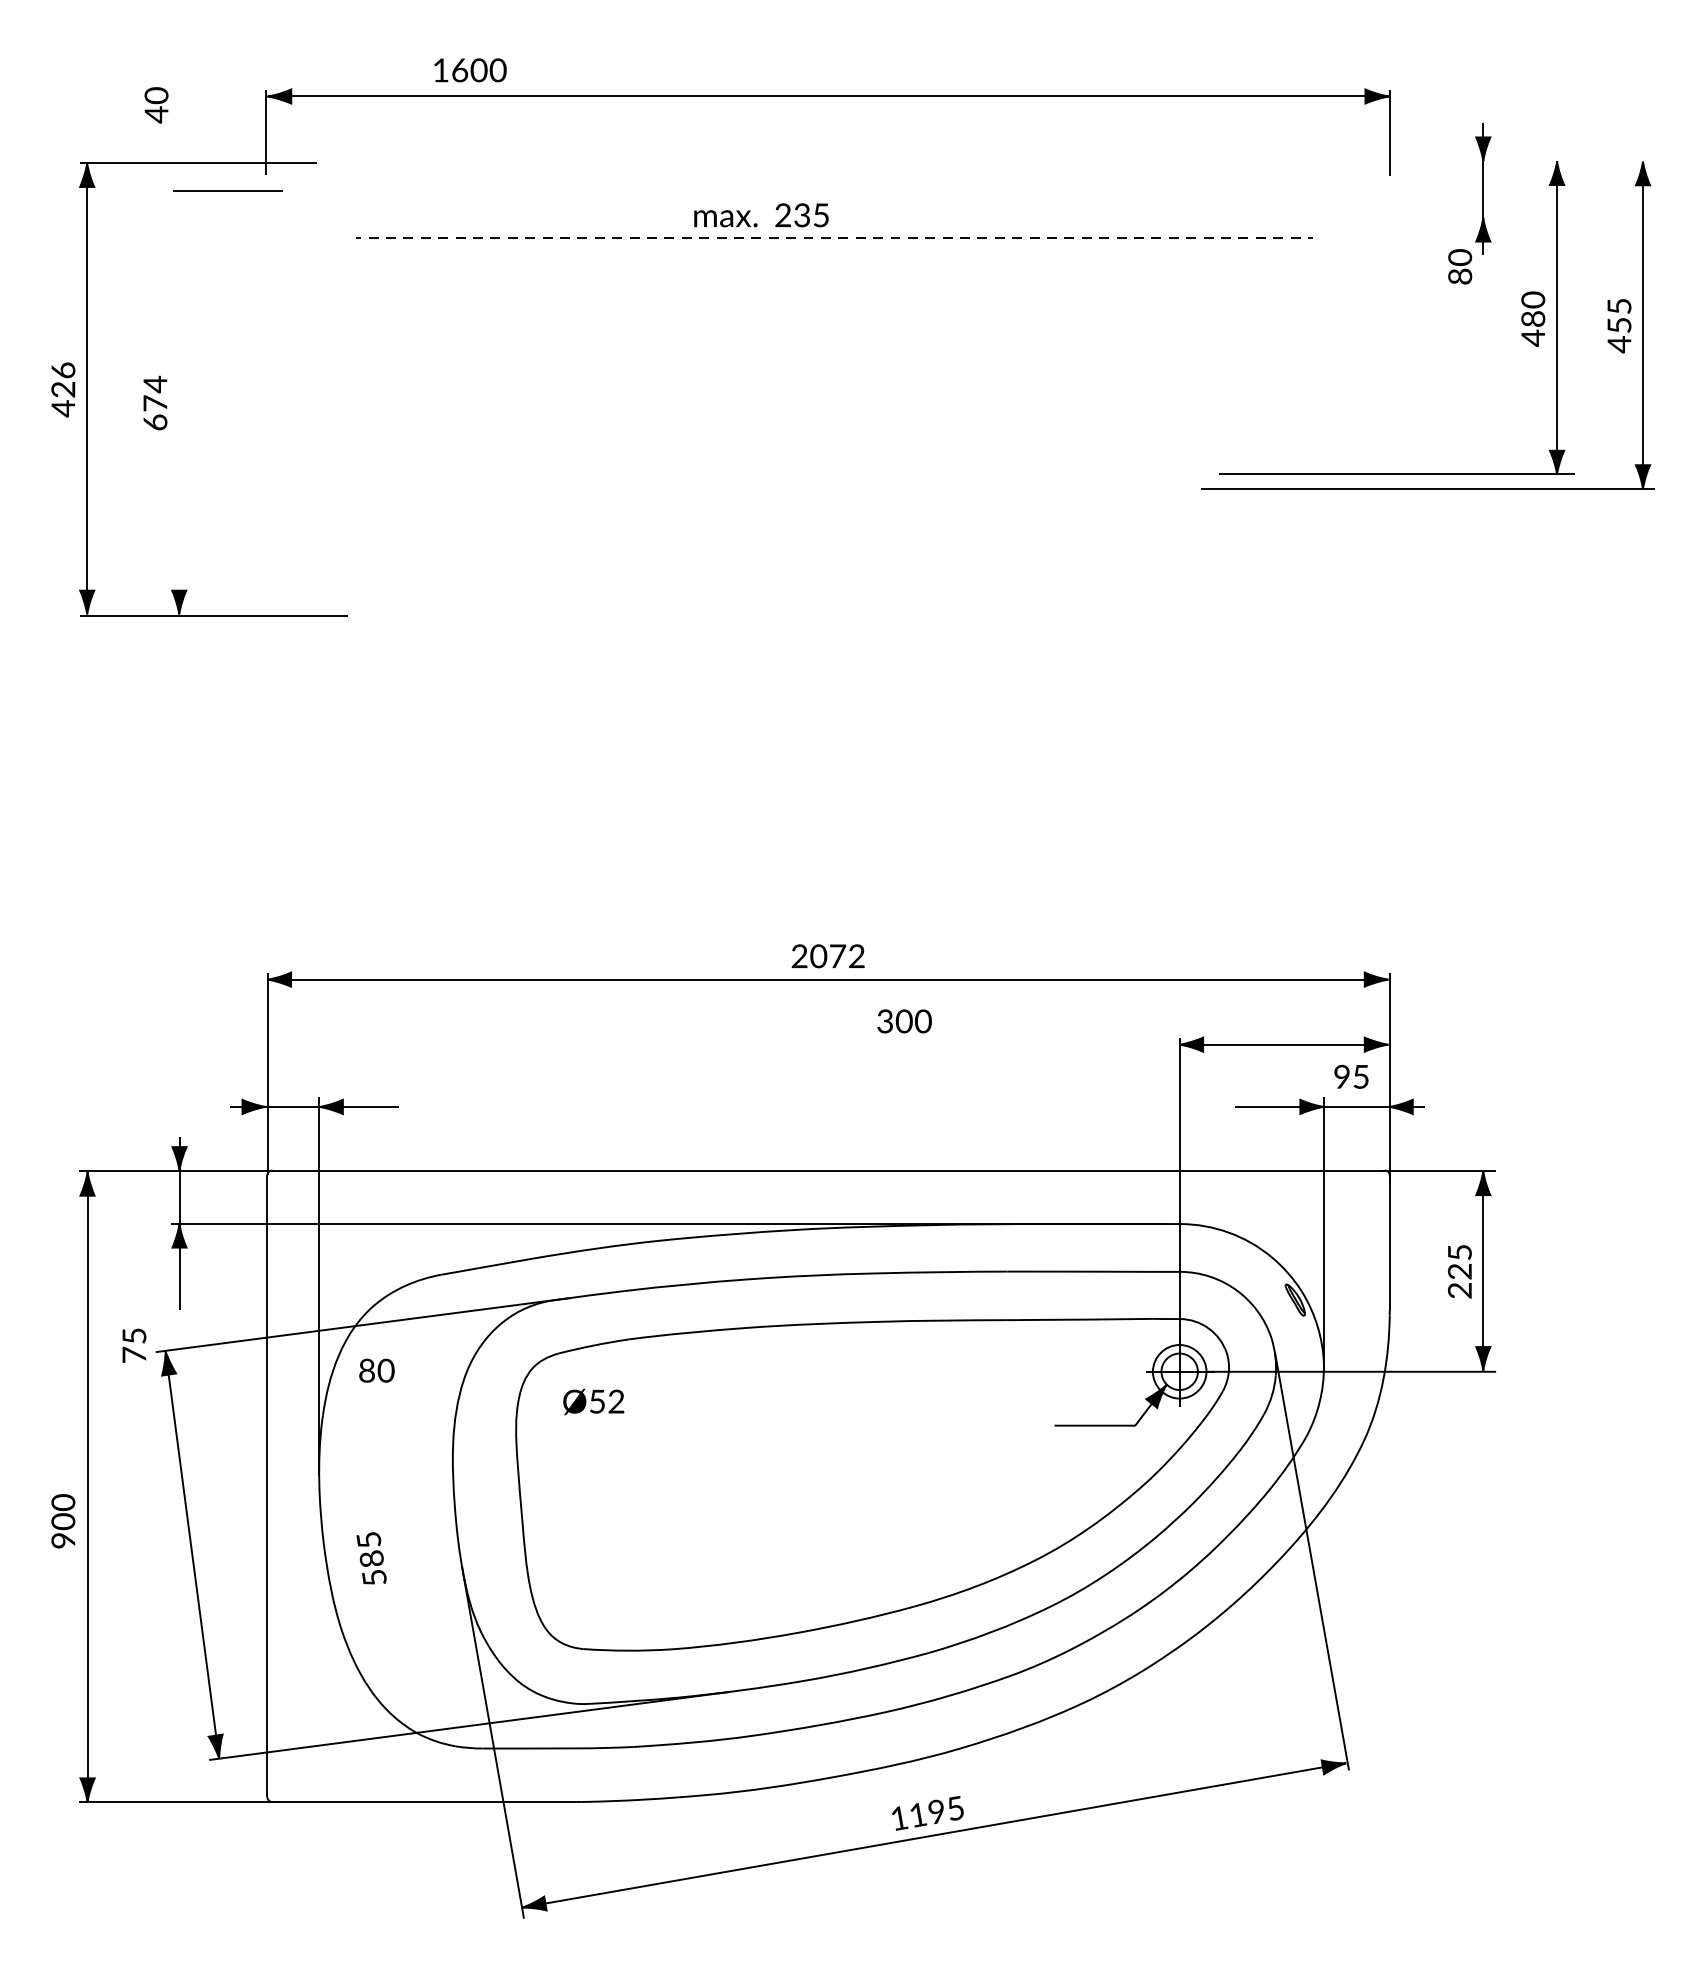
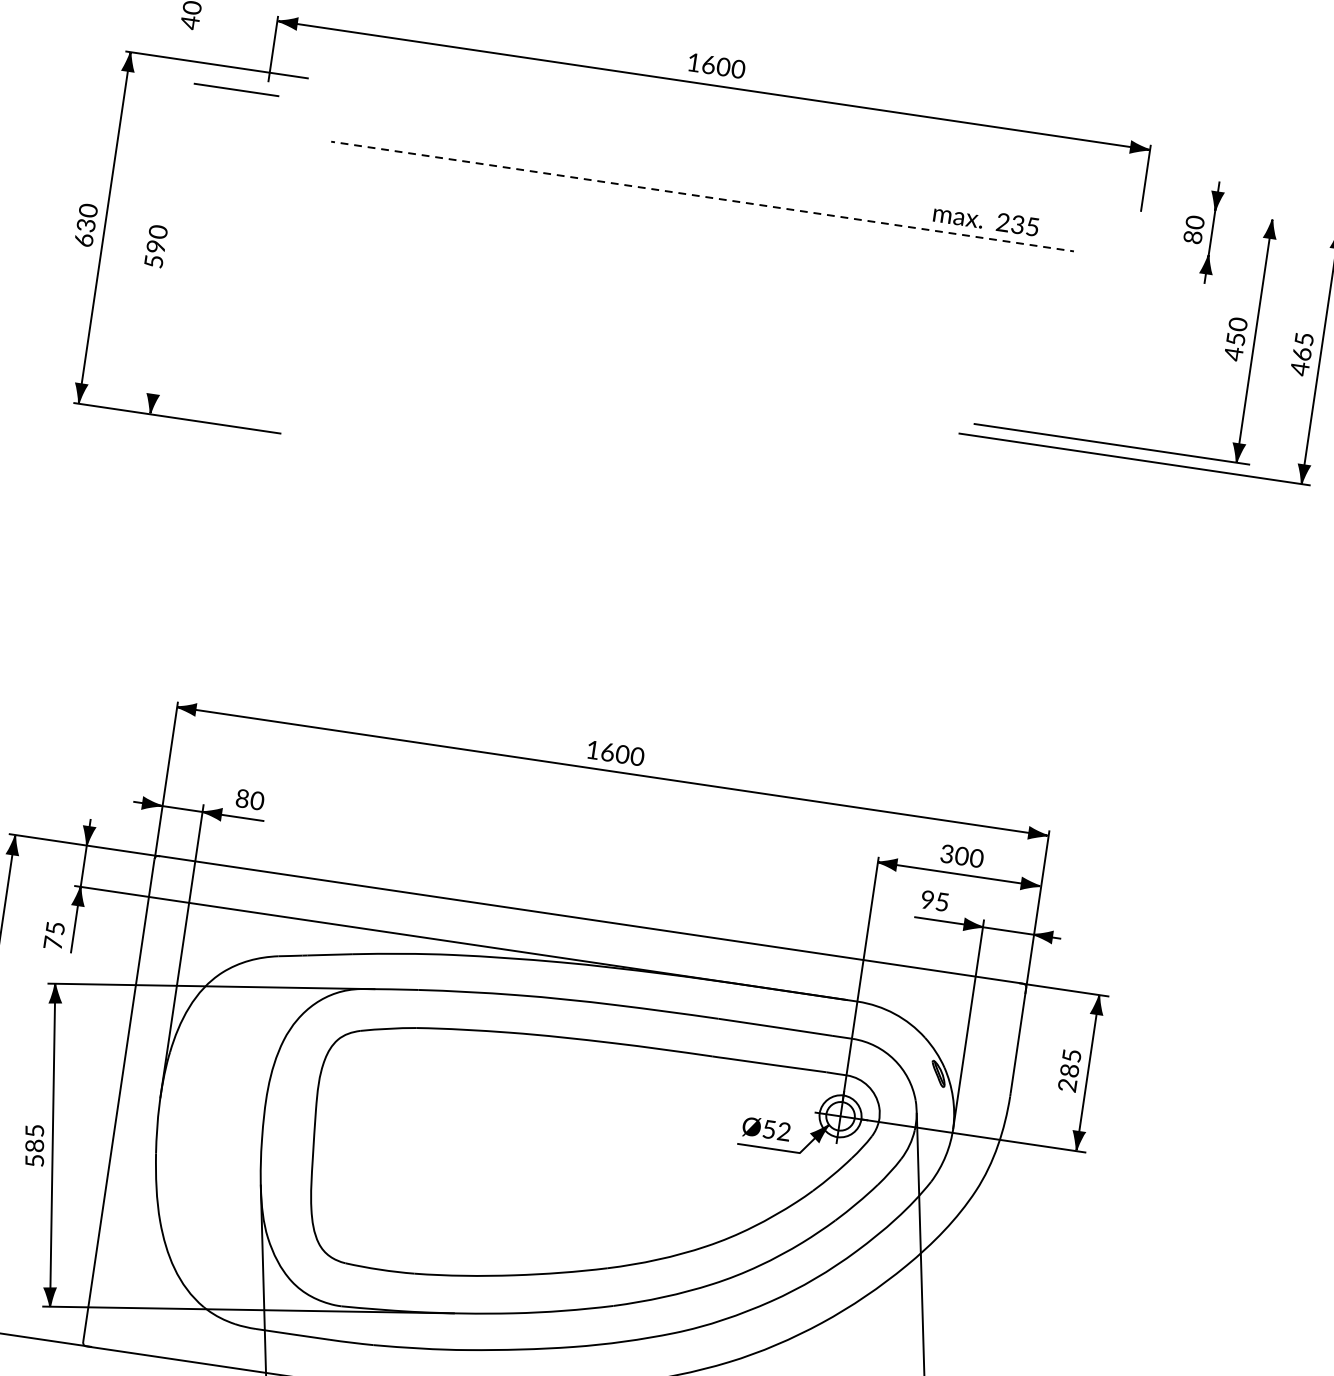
text: (470, 70) -> (716, 66), moved
text: (761, 215) -> (986, 220), moved
text: (1460, 266) -> (1194, 229), moved
text: (1533, 318) -> (1236, 338), 480 -> 450
text: (1619, 325) -> (1302, 354), 455 -> 465
text: (63, 389) -> (86, 225), 426 -> 630
text: (155, 402) -> (156, 246), 674 -> 590
text: (828, 956) -> (615, 753), 2072 -> 1600
text: (904, 1021) -> (962, 856), moved
text: (1351, 1076) -> (934, 900), moved
text: (1460, 1271) -> (1070, 1070), 225 -> 285
text: (134, 1345) -> (54, 935), moved
text: (376, 1370) -> (249, 799), moved
text: (593, 1401) -> (766, 1128), moved
text: (371, 1558) -> (34, 1145), moved

